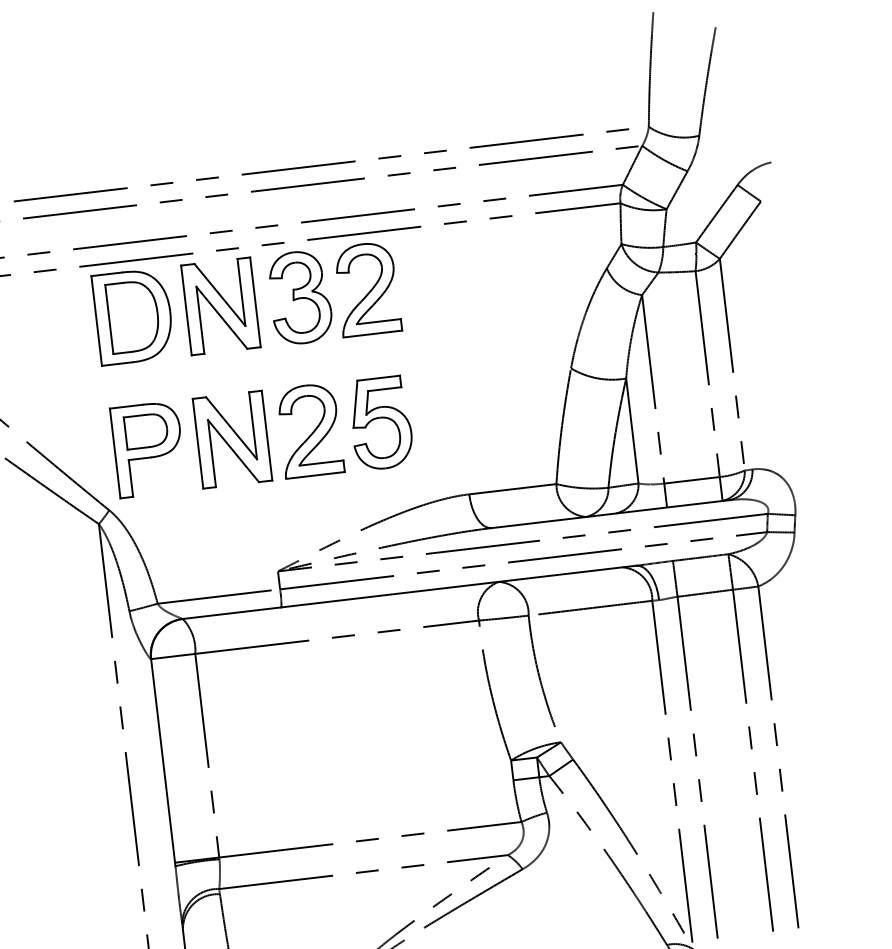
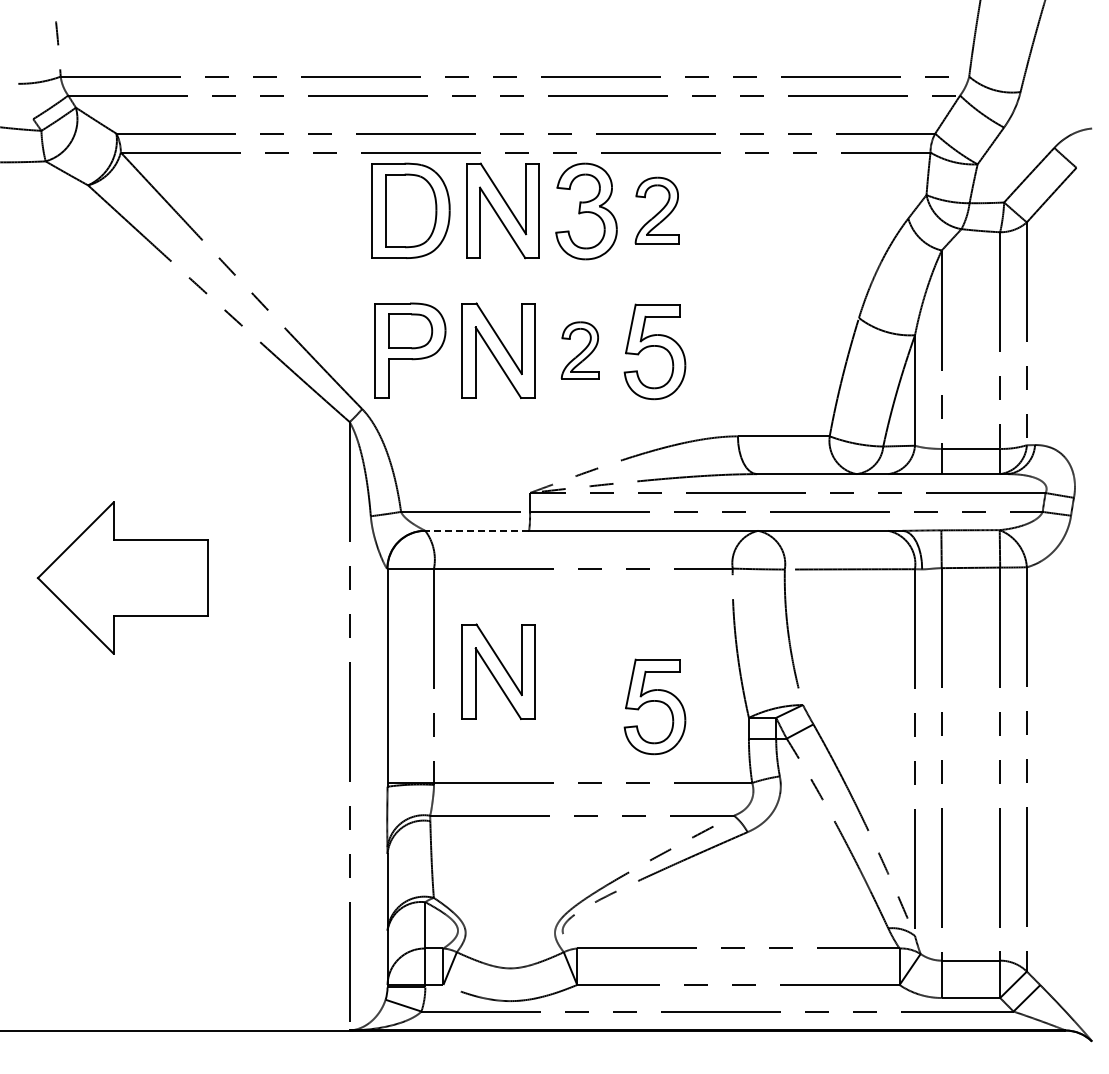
part: (366, 288) -> (656, 210), size x0.7
part: (309, 430) -> (579, 350), size x0.6
line: (231, 612) -> (476, 530), solid -> dashed
part: (268, 744) -> (498, 671), added
part: (420, 760) -> (654, 706), added

